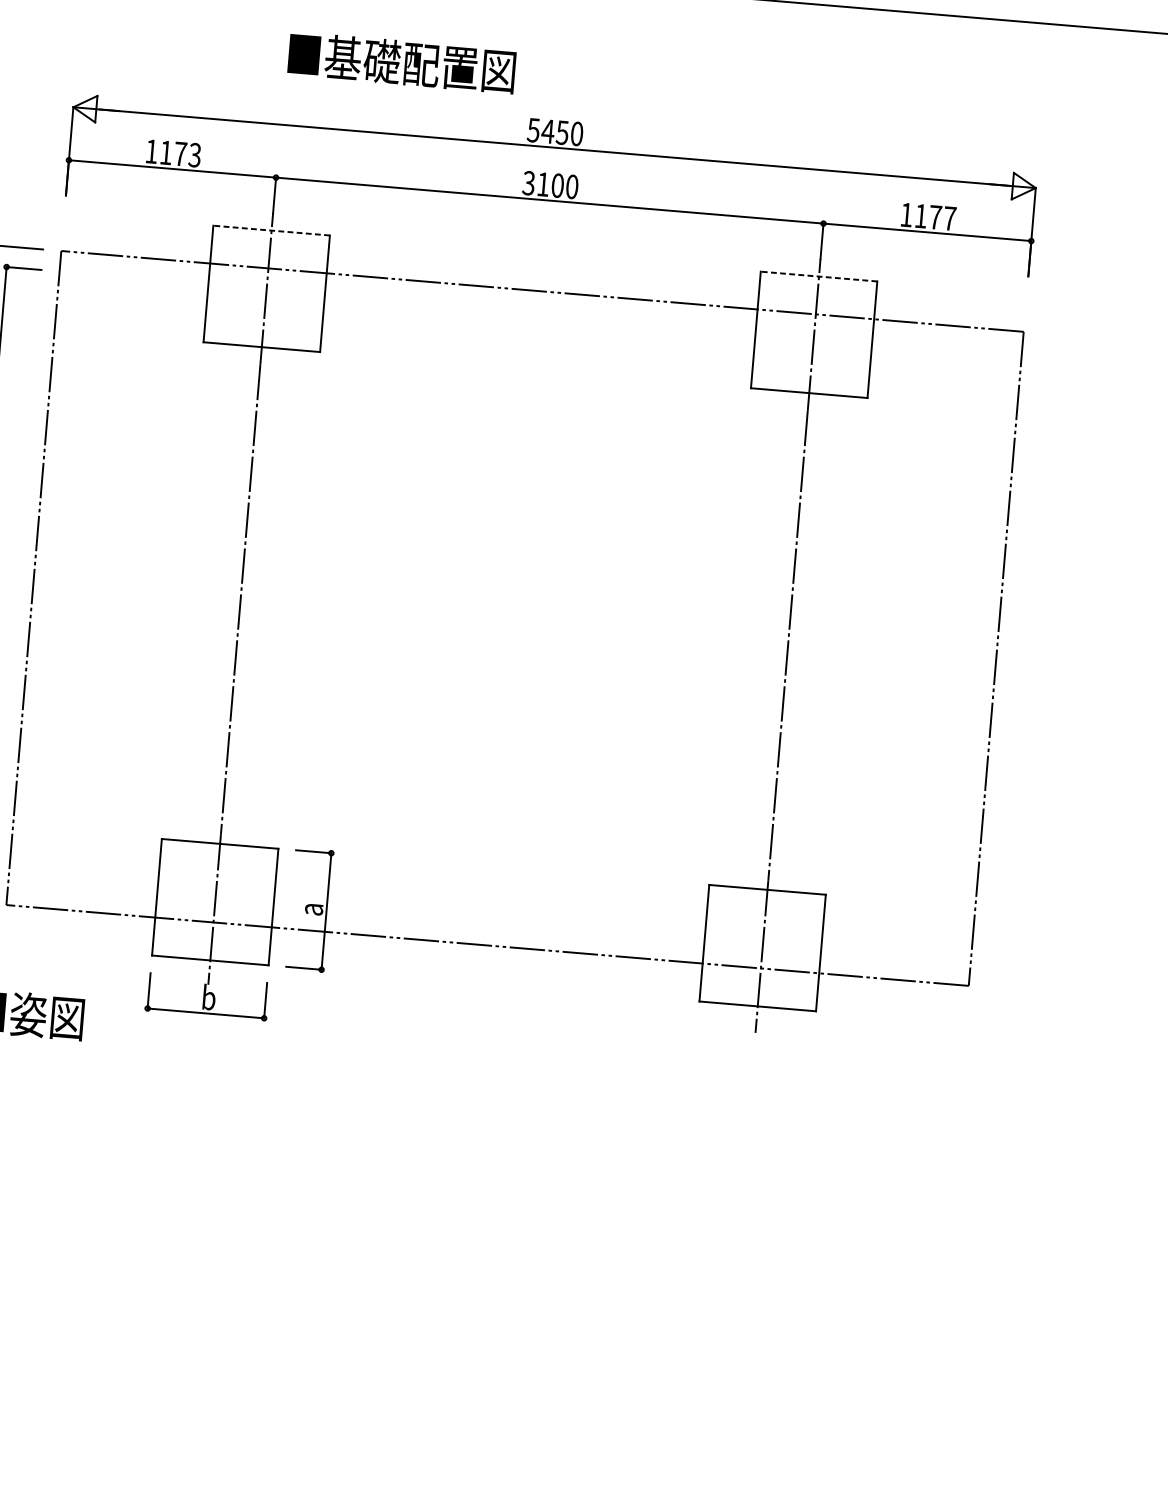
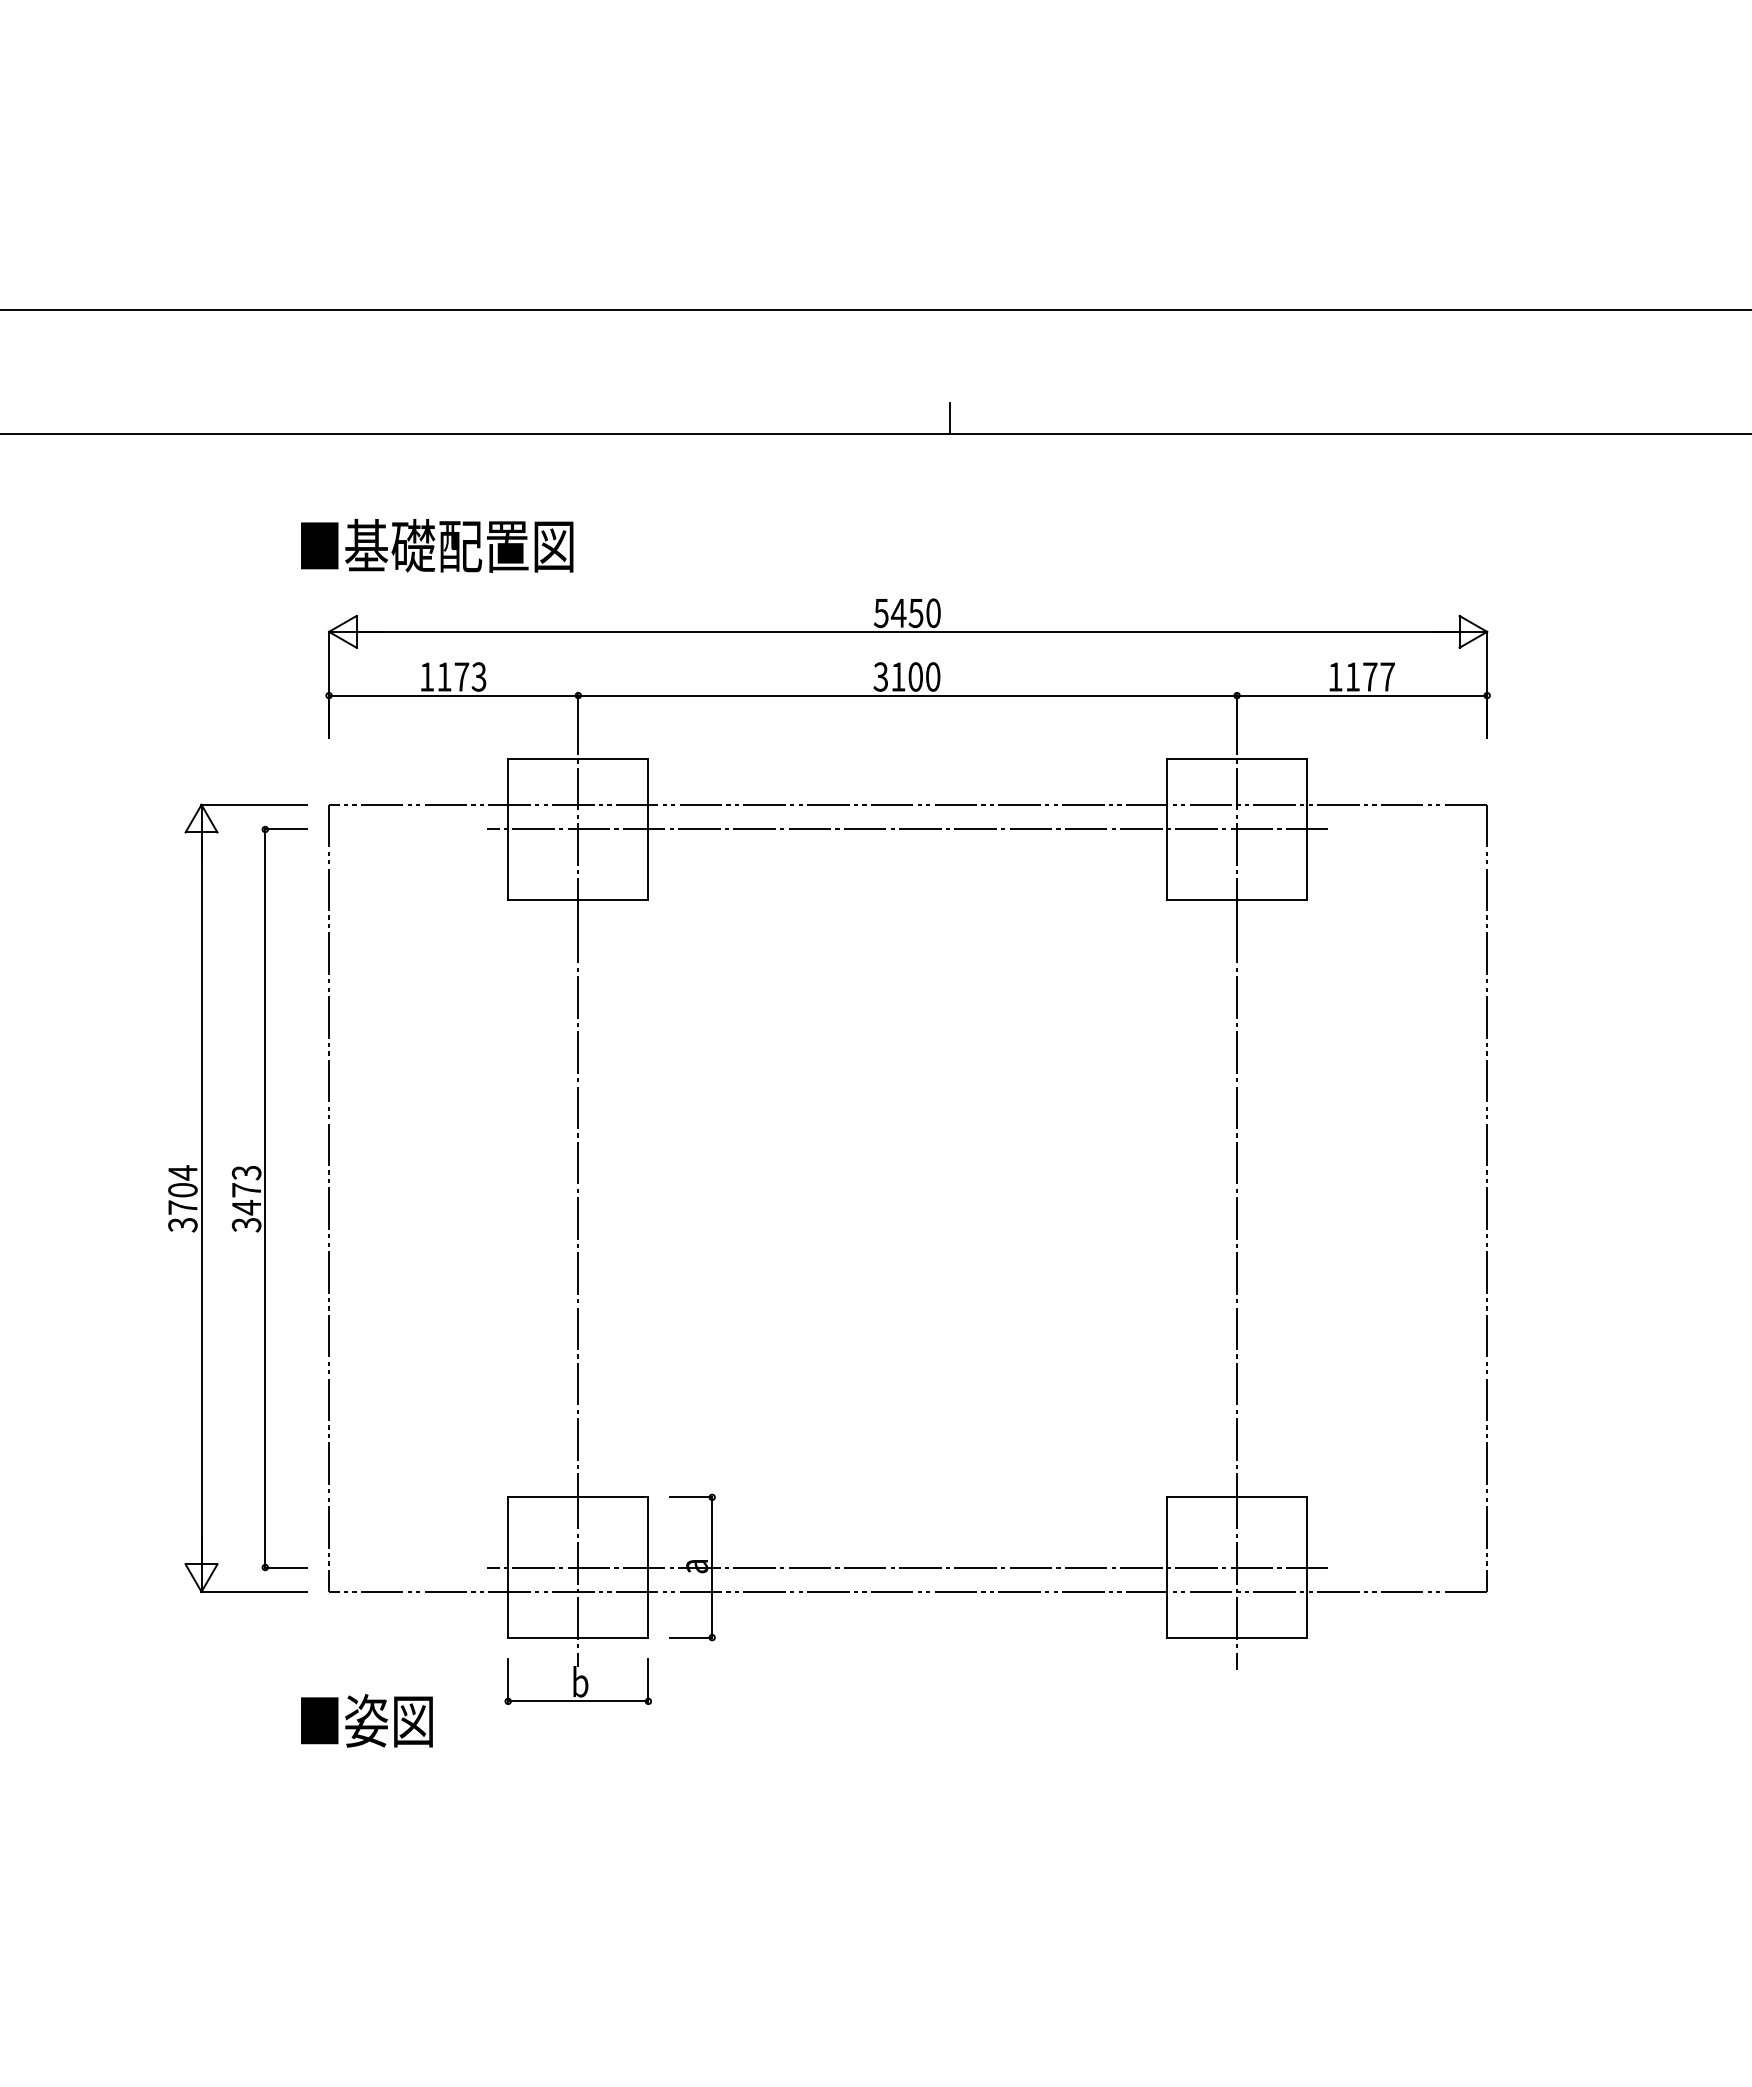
text: (402, 62) -> (437, 545), moved
line: (270, 230) -> (577, 759), dashed -> solid
line: (818, 276) -> (1236, 759), dashed -> solid
line: (540, 311) -> (907, 829), added
line: (488, 925) -> (907, 1567), added

